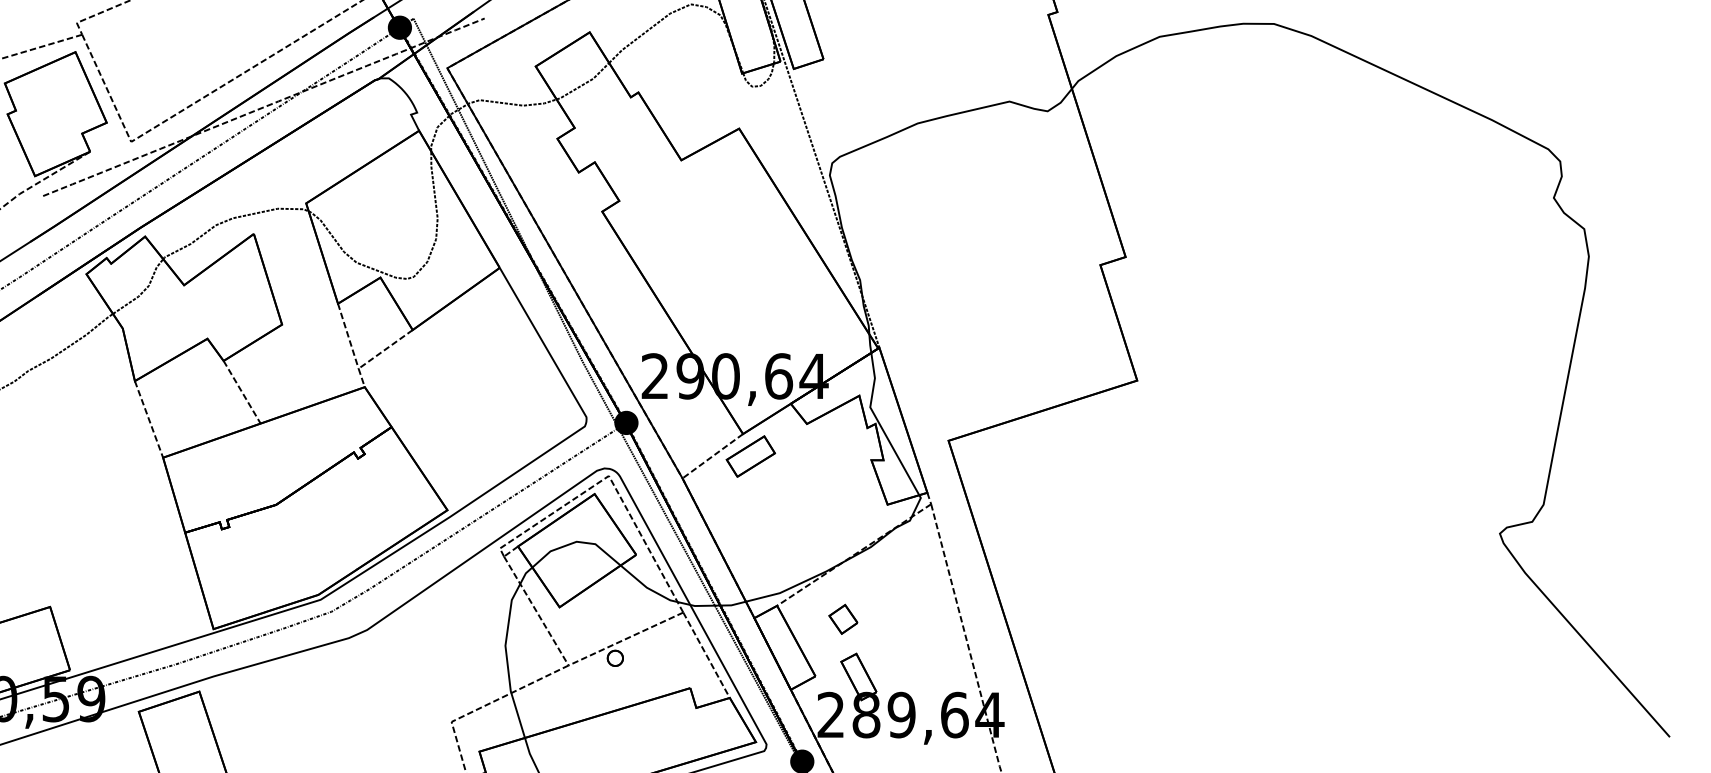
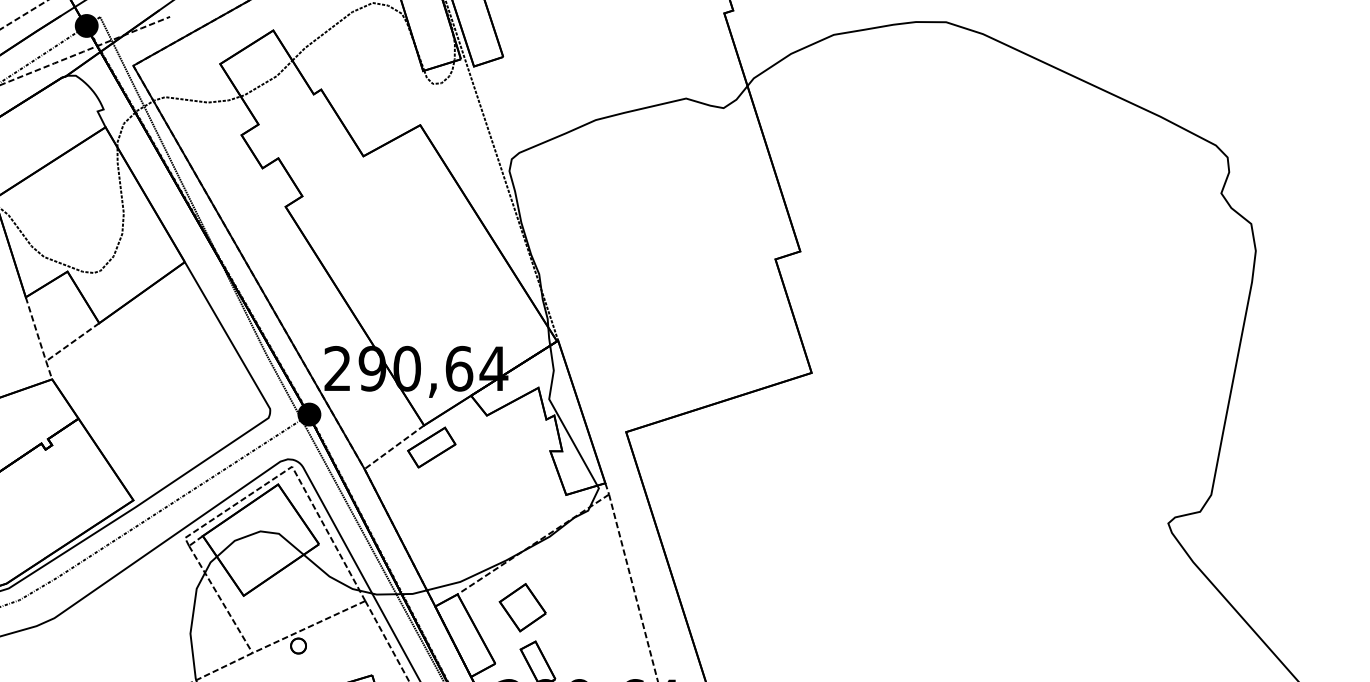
part: (843, 619) -> (522, 607), size x1.67

